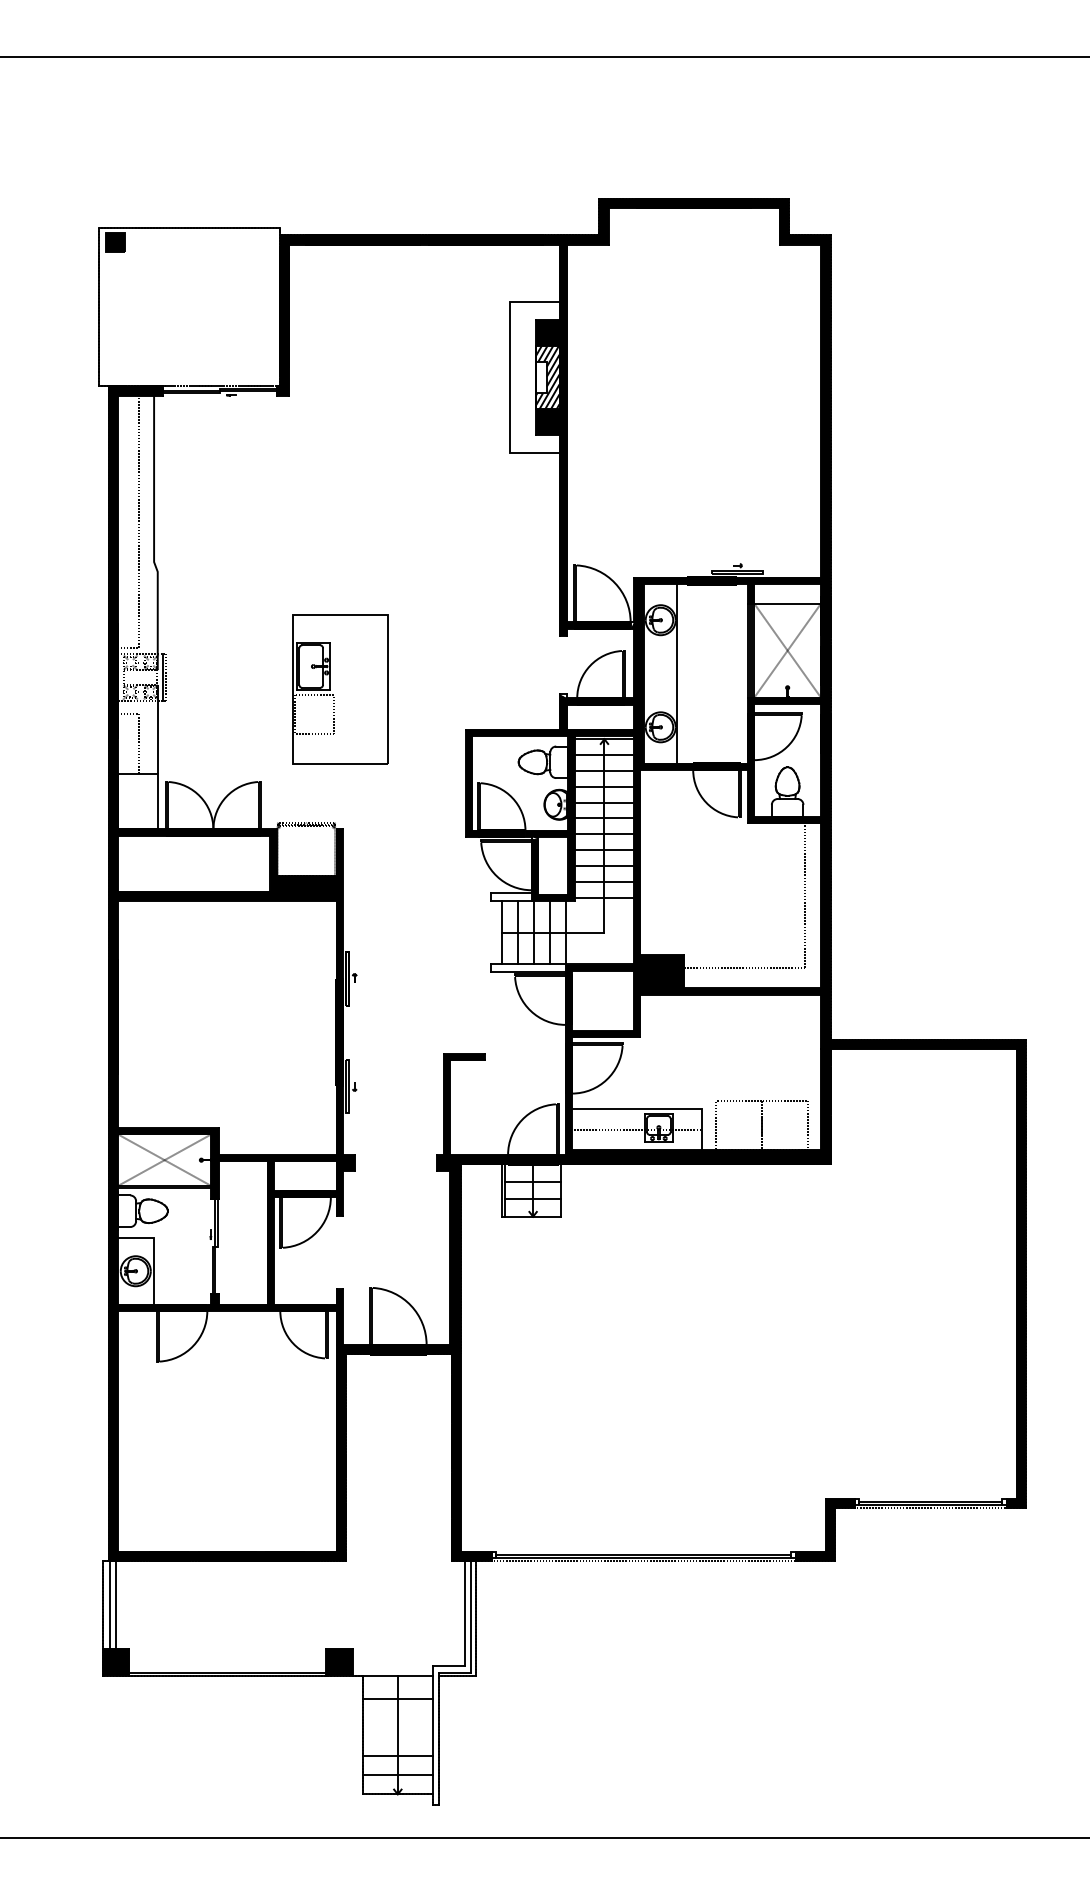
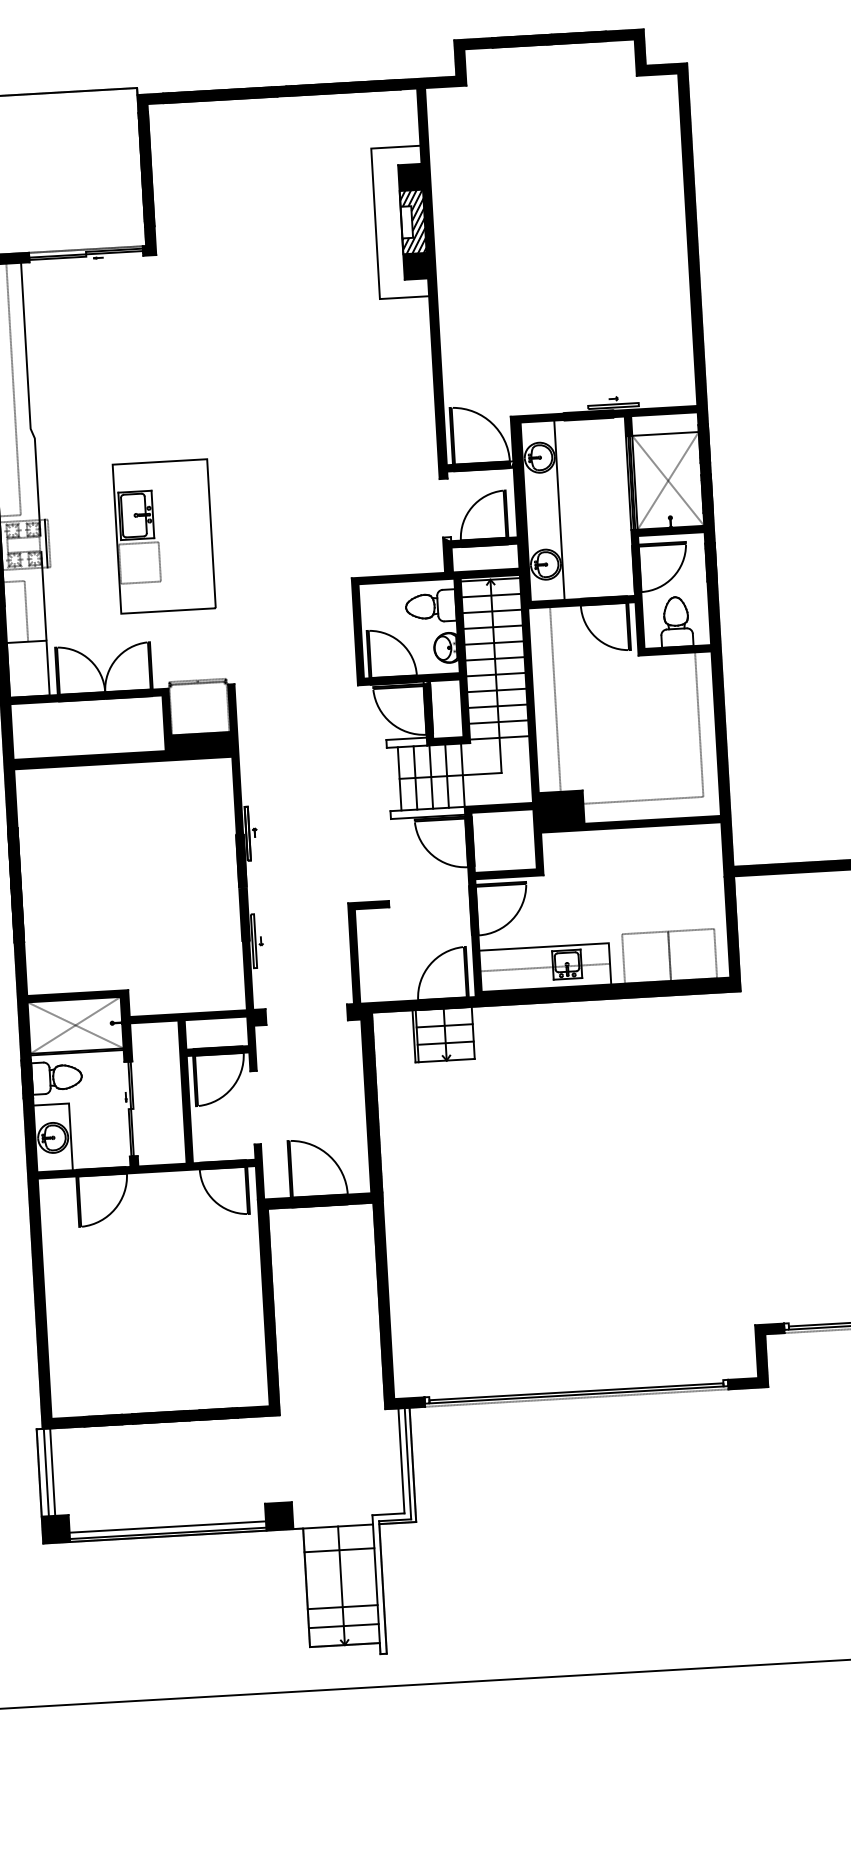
part: (340, 689) -> (164, 536), moved
line: (662, 861) -> (555, 698), added
line: (227, 1666) -> (167, 1527), added

